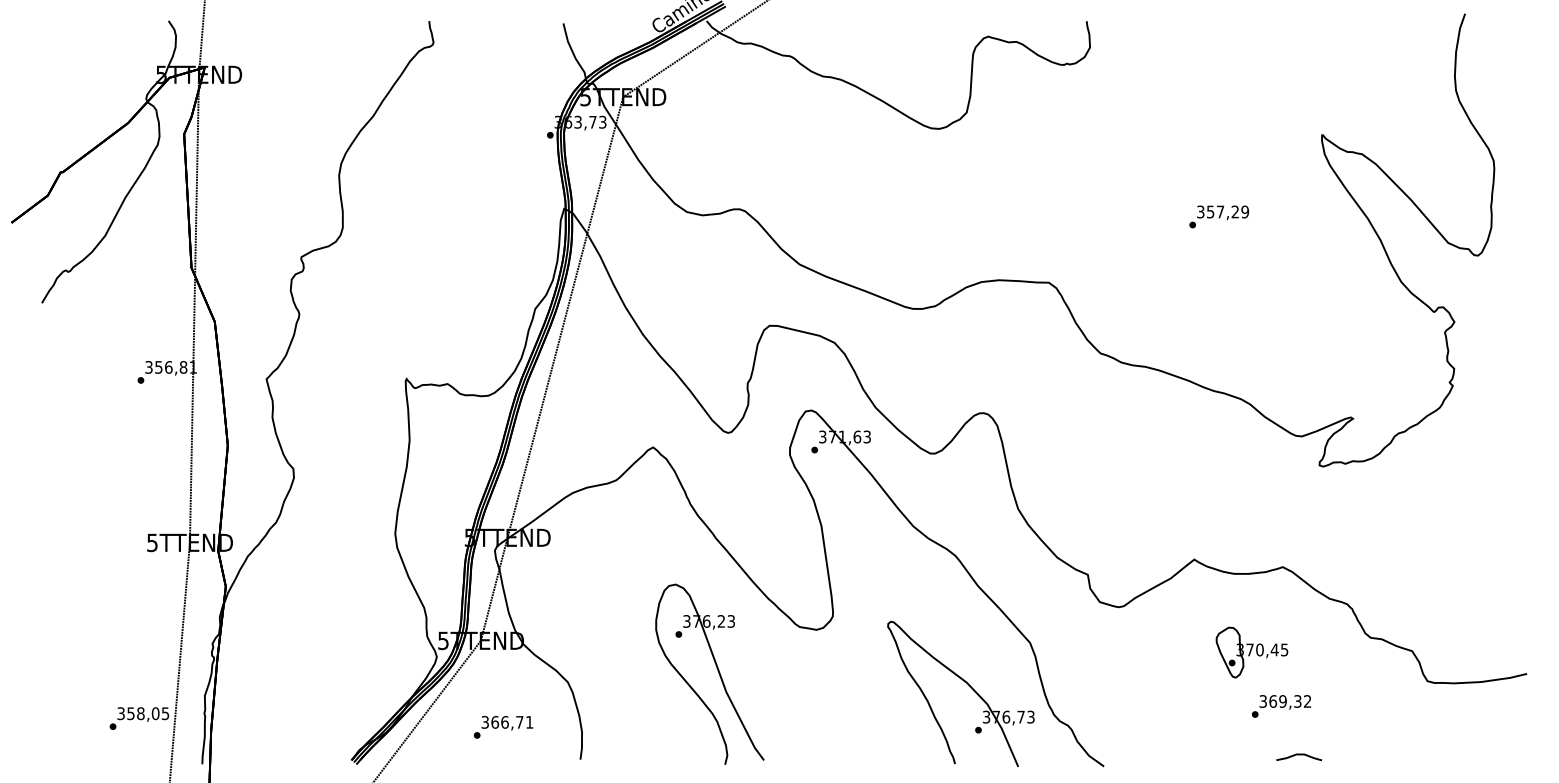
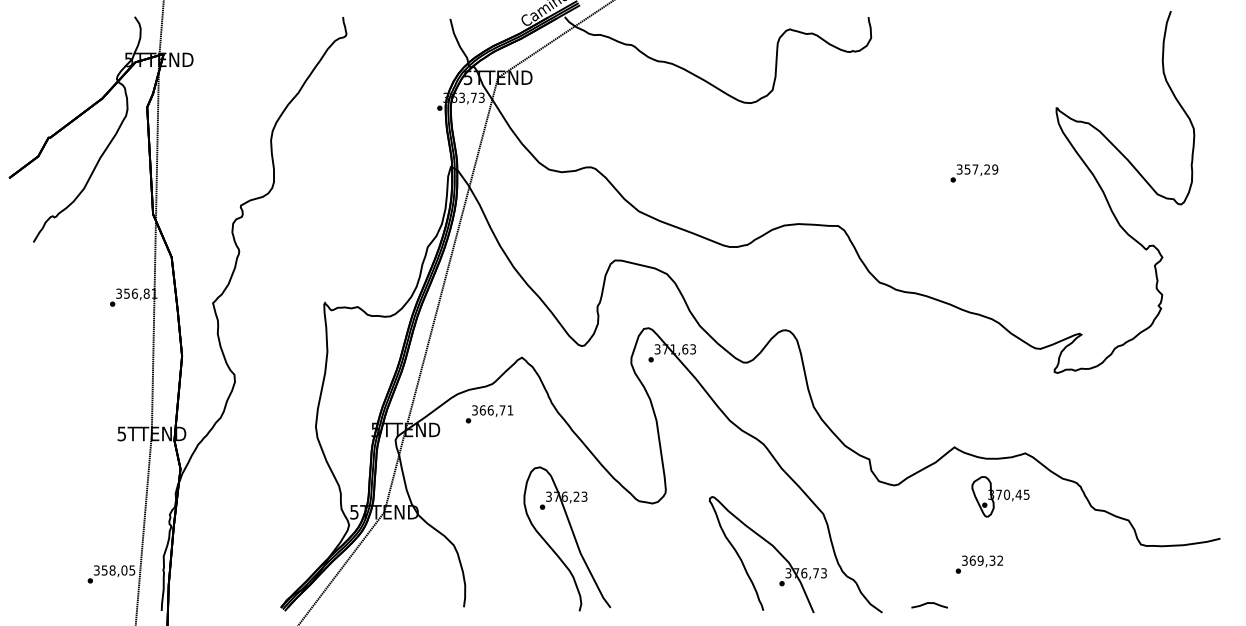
part: (1251, 652) -> (1000, 496), moved
text: (1280, 706) -> (978, 564), moved
text: (503, 727) -> (489, 414), moved
curve: (1299, 755) -> (929, 603), moved

